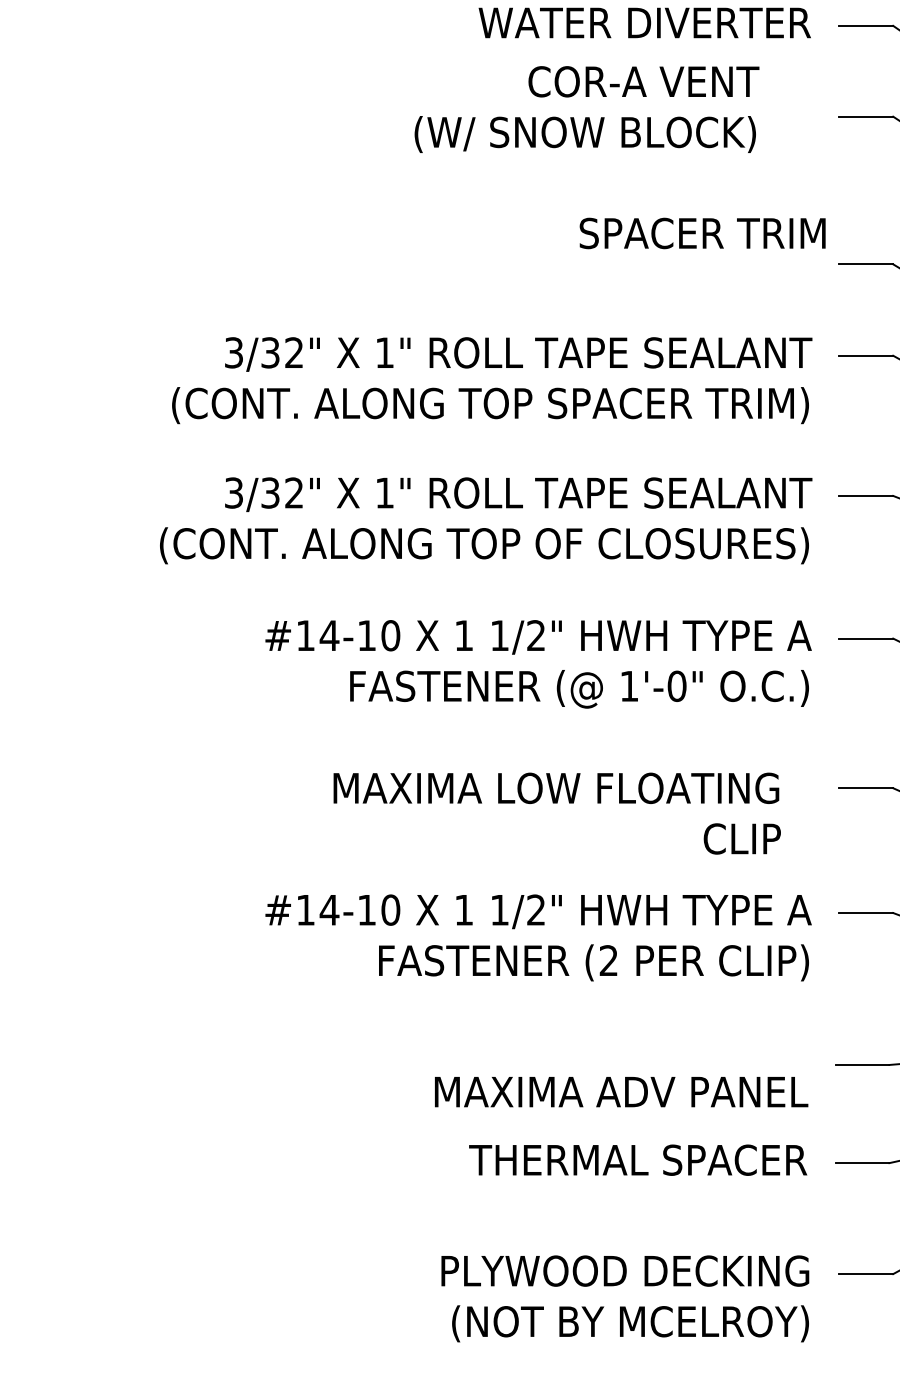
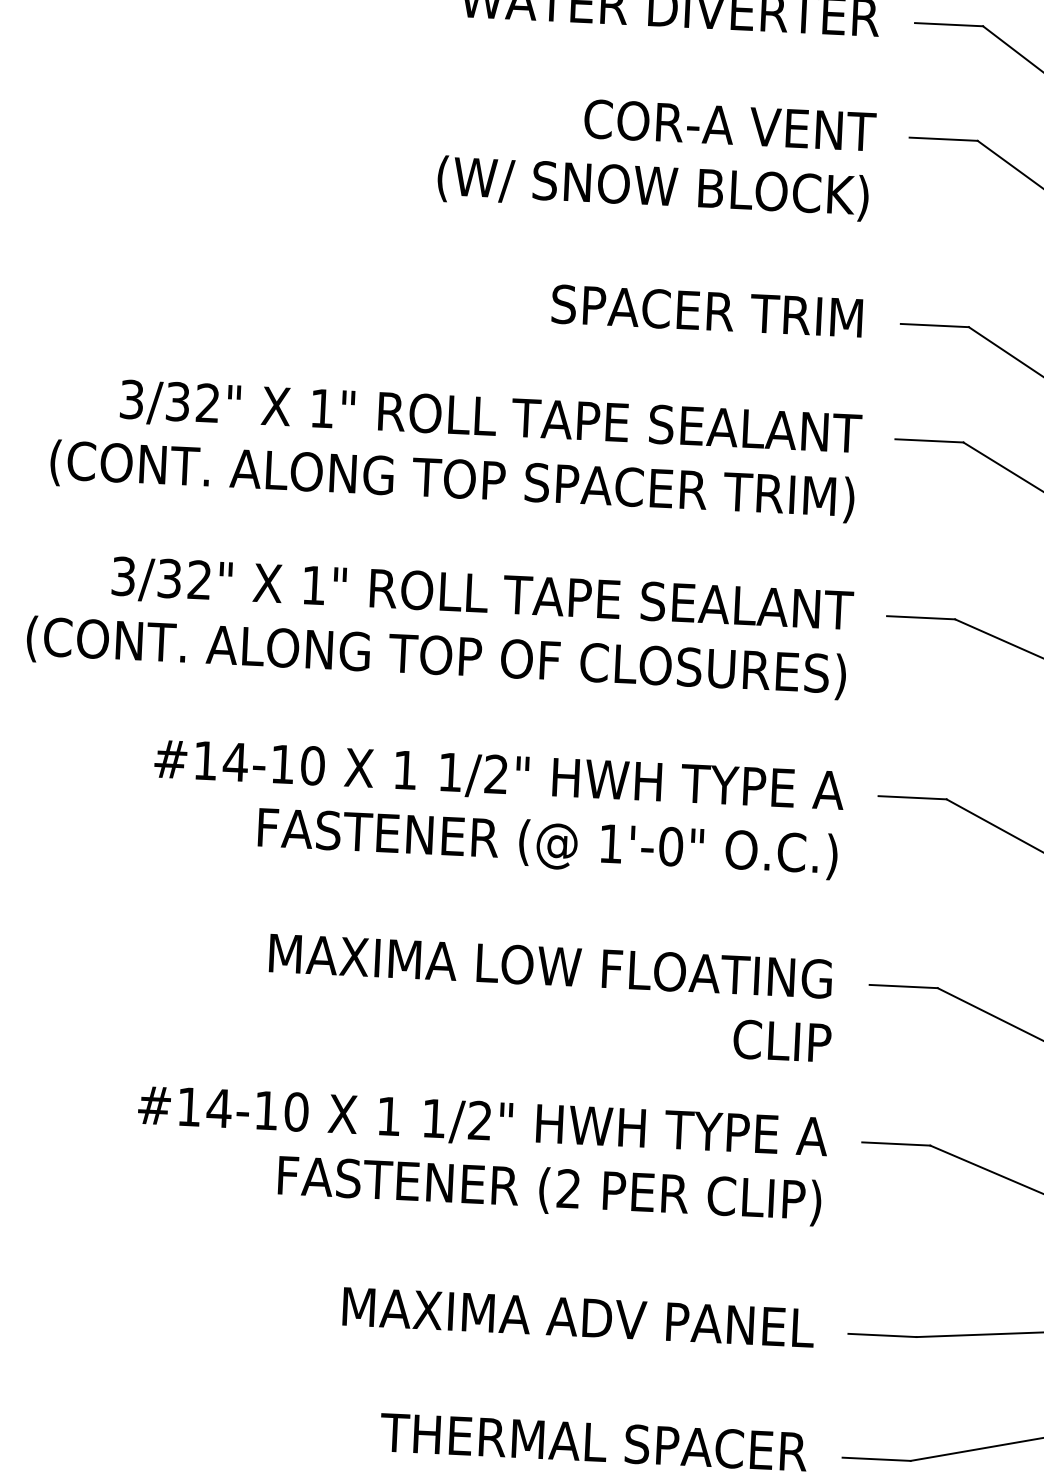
text: (586, 109) -> (656, 157), moved
text: (702, 233) -> (706, 311), moved
text: (556, 813) -> (549, 997), moved
text: (621, 1092) -> (578, 1318), moved

